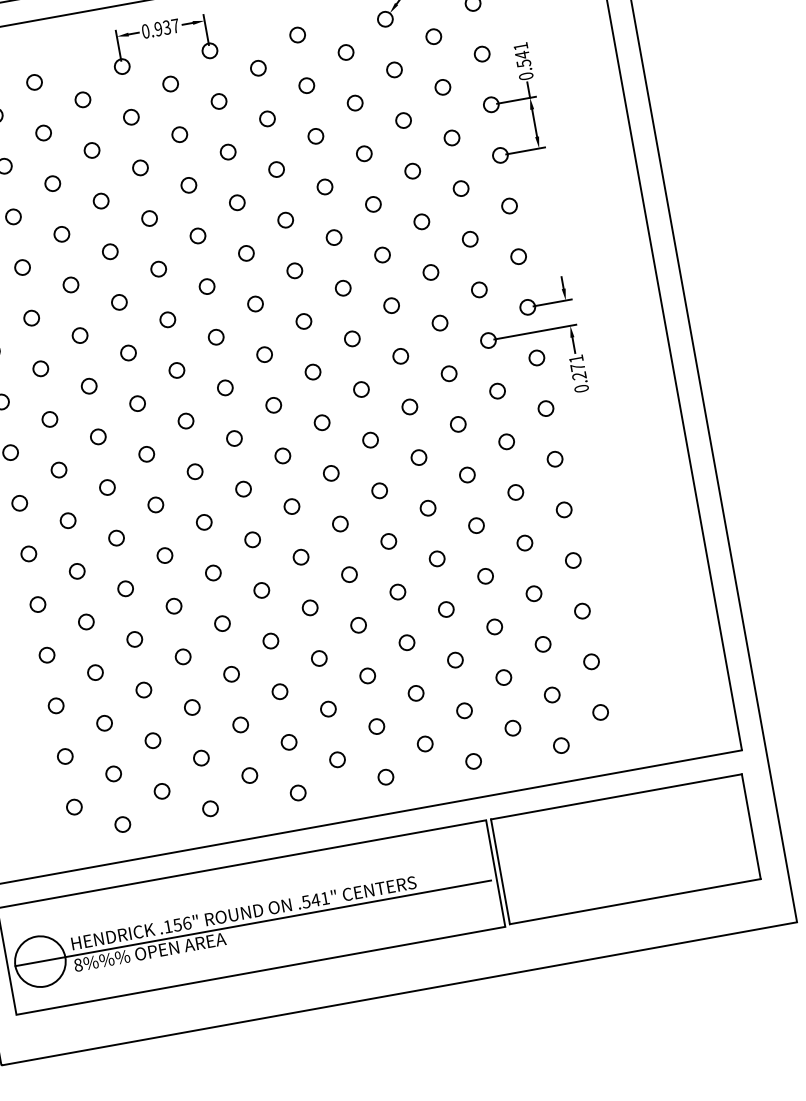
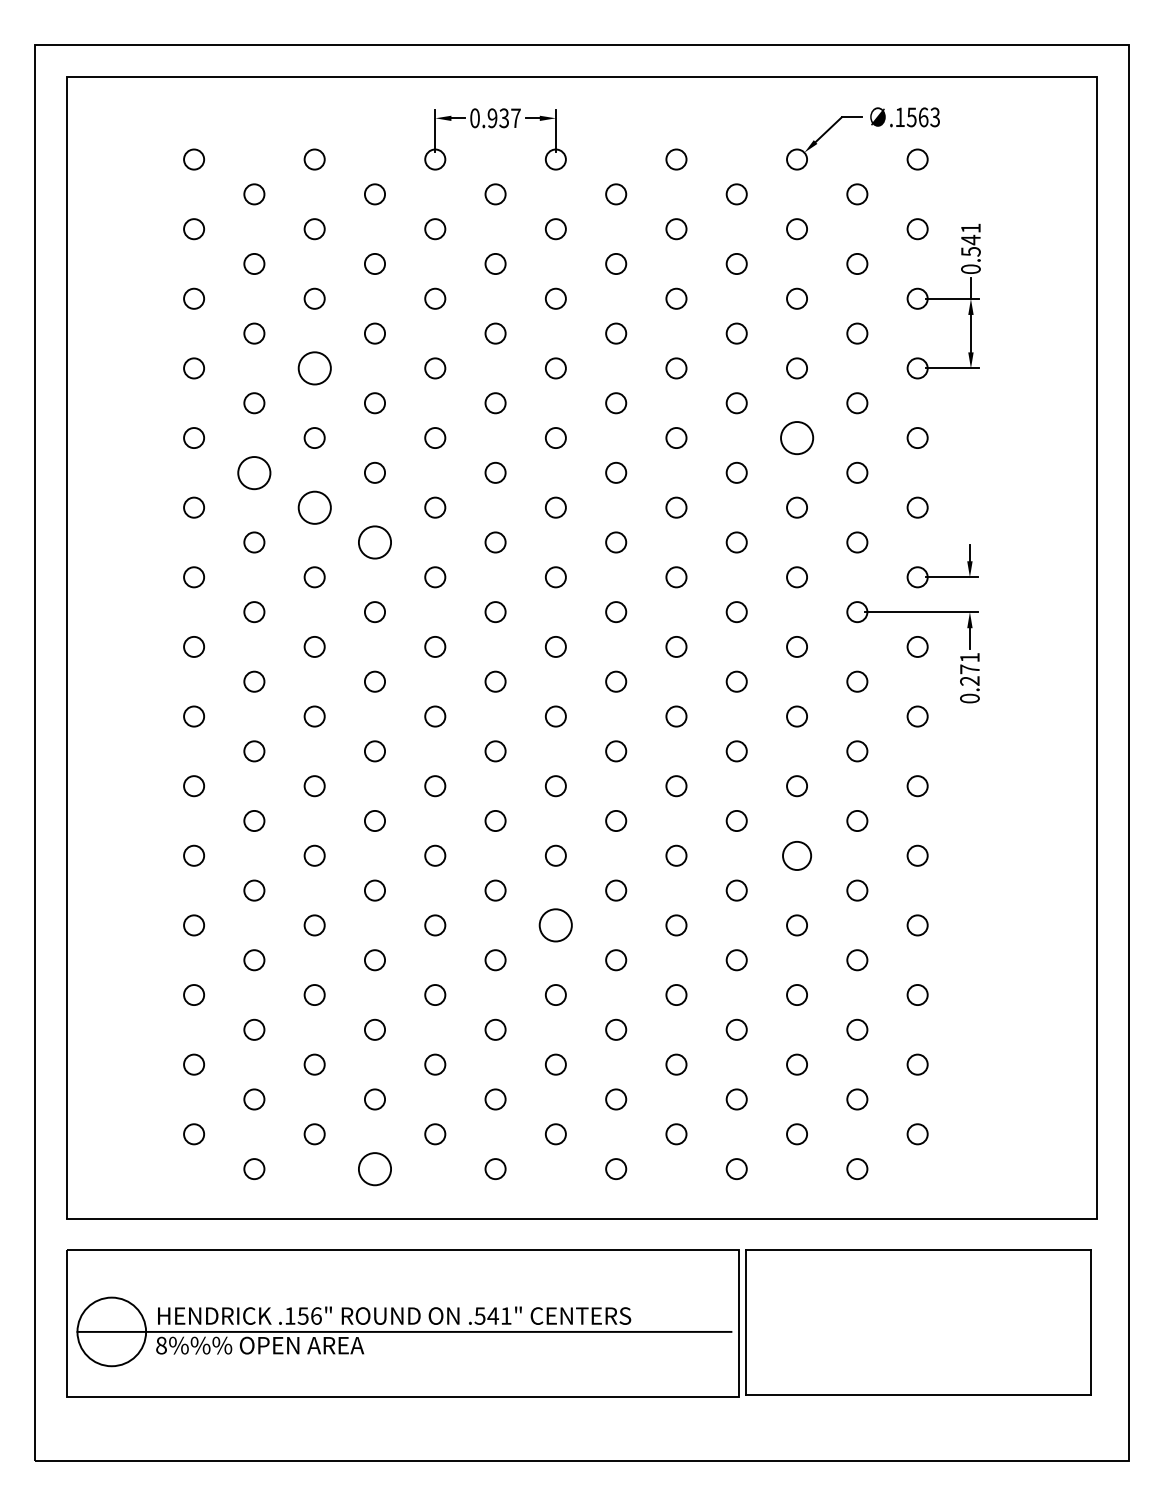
circle: (421, 221) -> (796, 437), size x1.6
circle: (61, 234) -> (314, 368), size x1.6
circle: (31, 317) -> (254, 472), size x1.6
circle: (79, 335) -> (314, 507), size x1.6
circle: (128, 353) -> (374, 542), size x1.6
circle: (476, 525) -> (796, 855), size x1.4
circle: (309, 607) -> (555, 925), size x1.6
circle: (210, 808) -> (374, 1168), size x1.6

